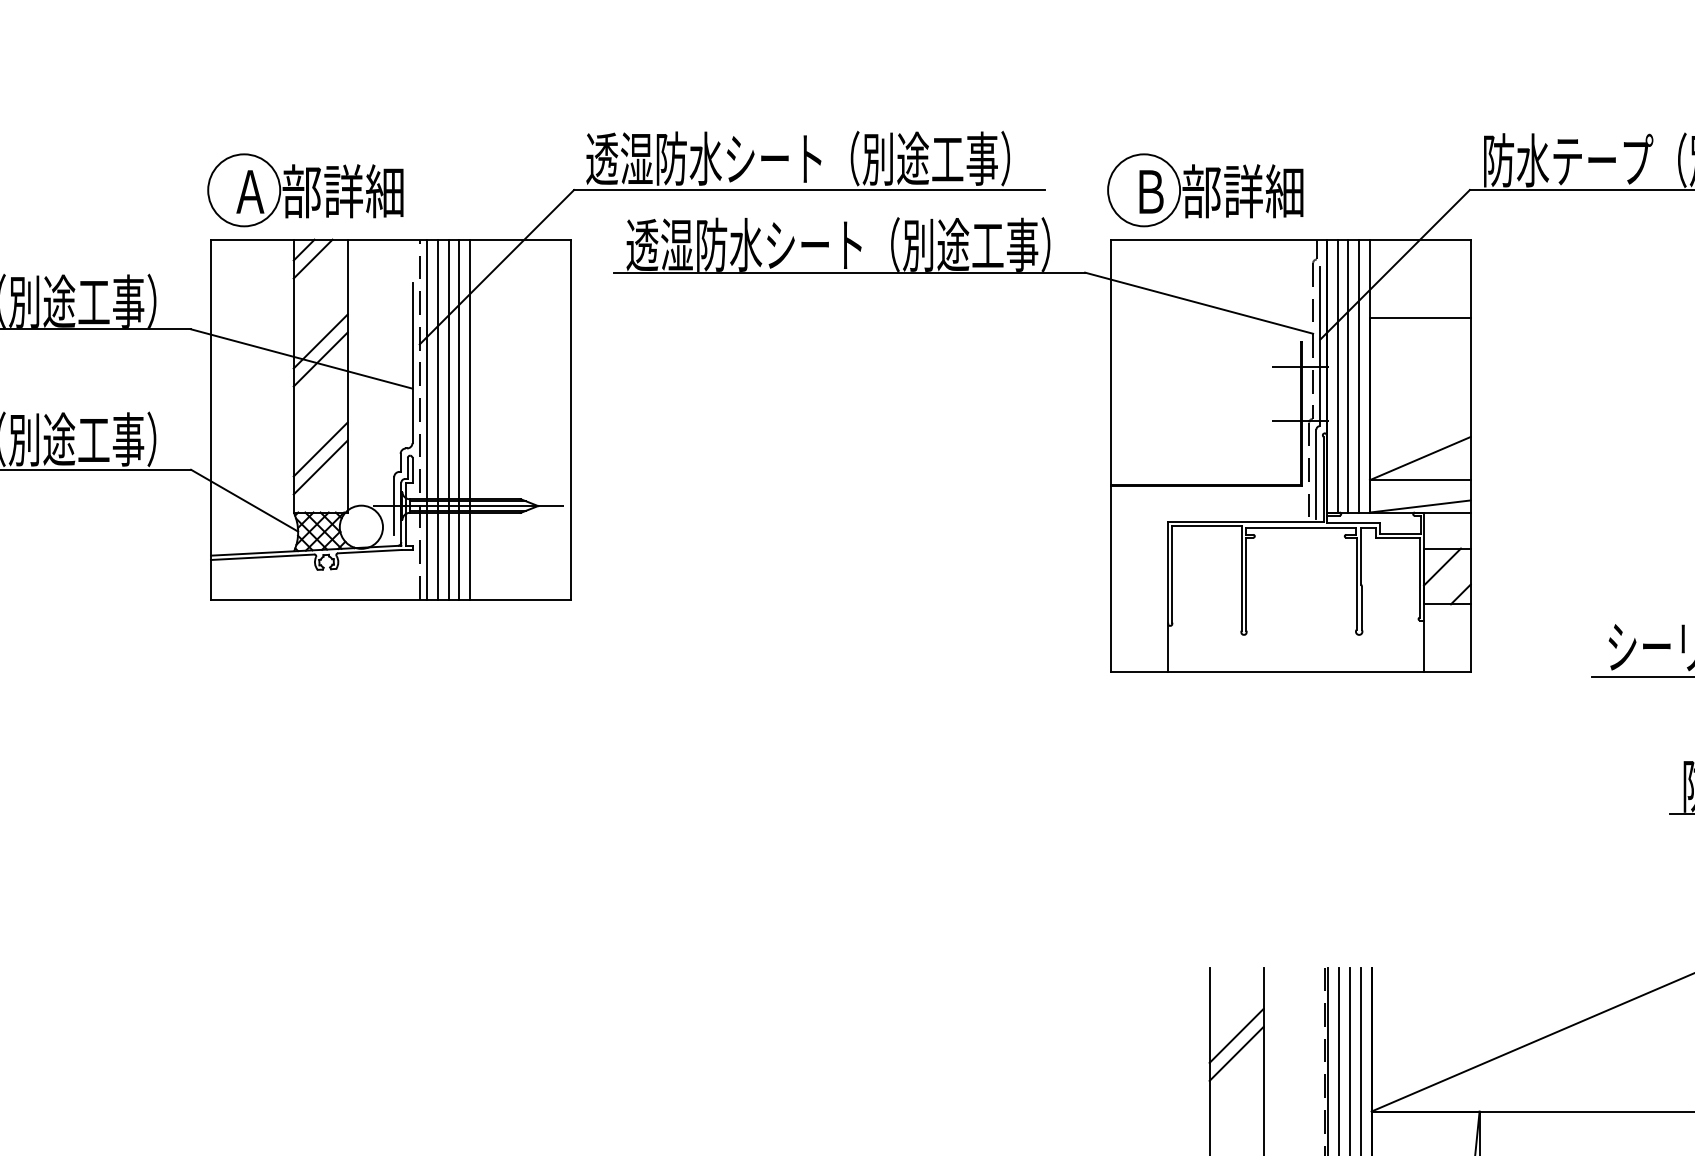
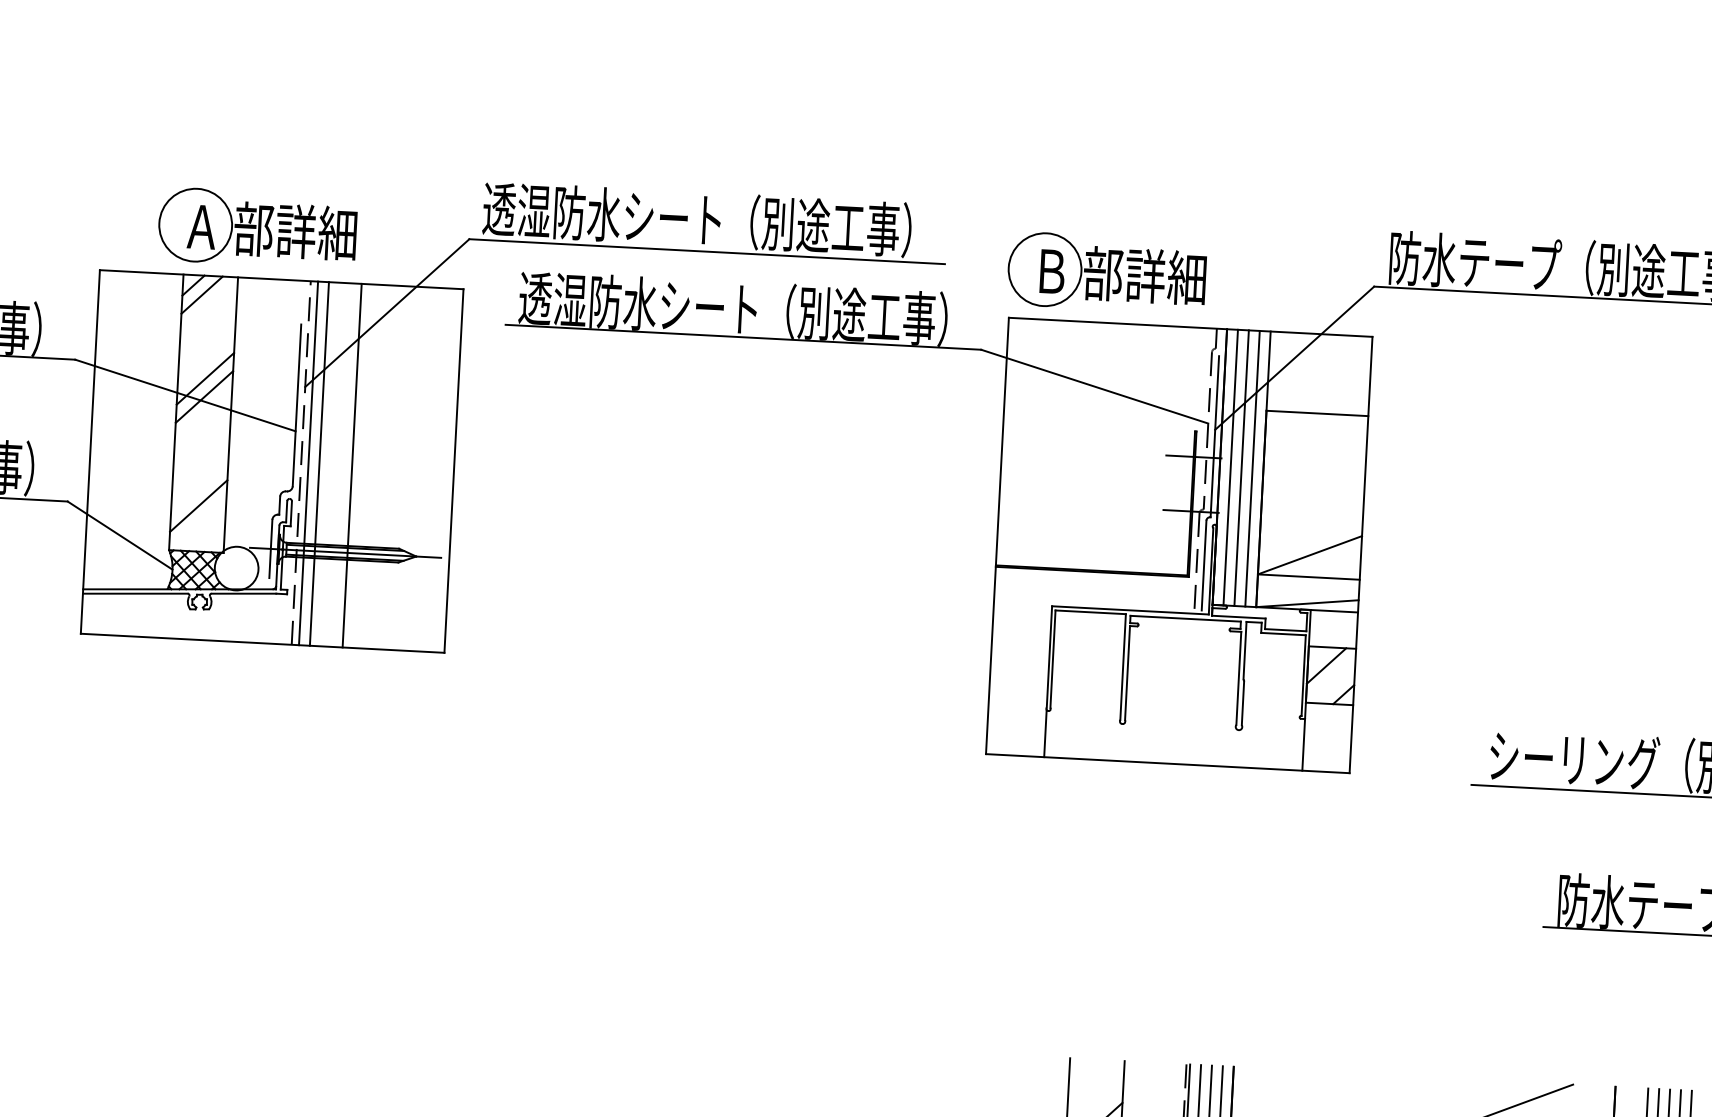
part: (305, 190) -> (257, 228), moved
line: (448, 419) -> (330, 464), removed
line: (459, 419) -> (341, 464), removed
line: (320, 449) -> (199, 487), removed

